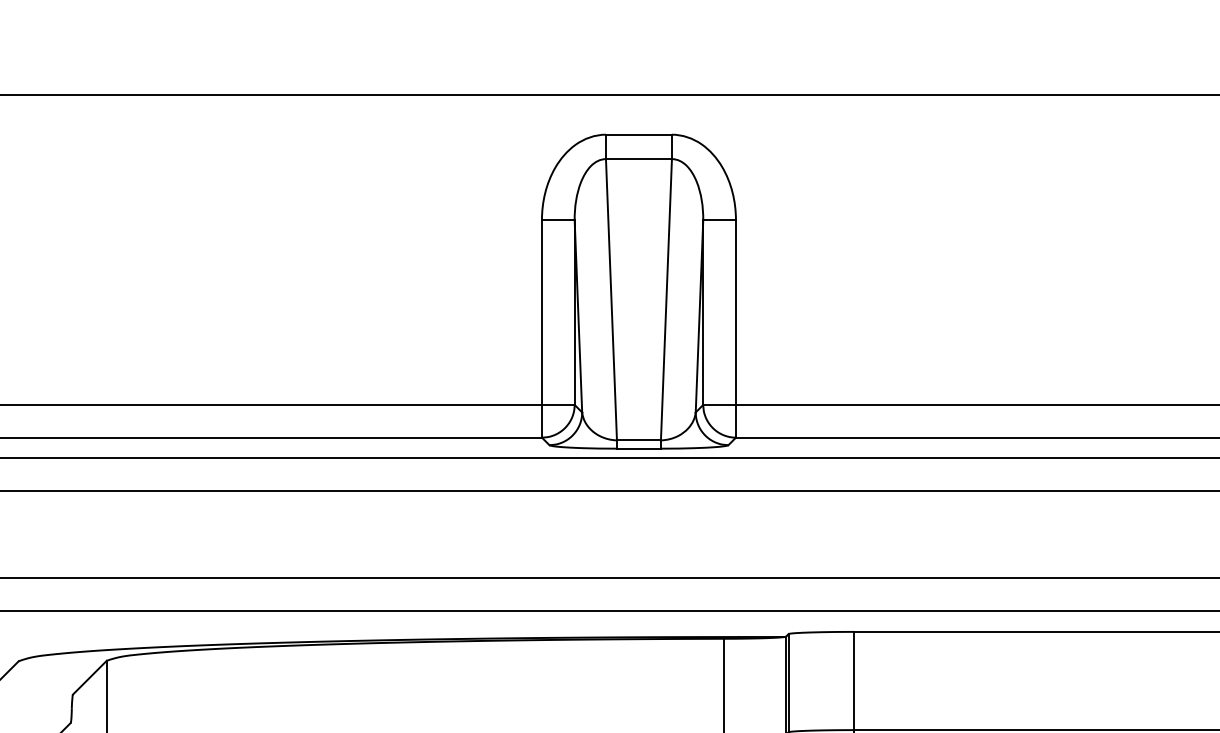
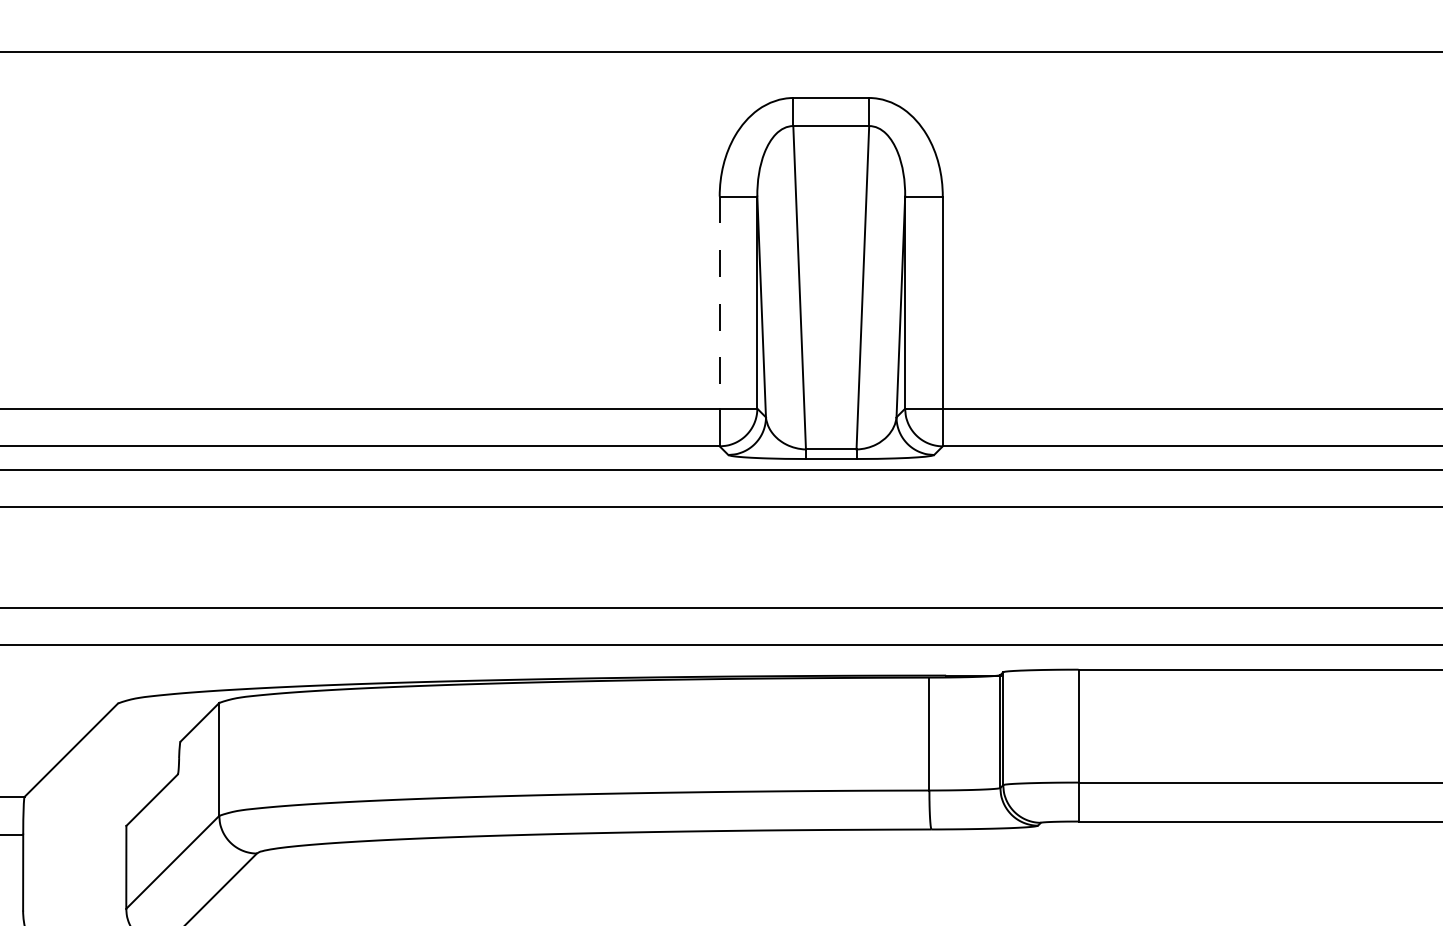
line: (541, 313) -> (719, 303), solid -> dashed

